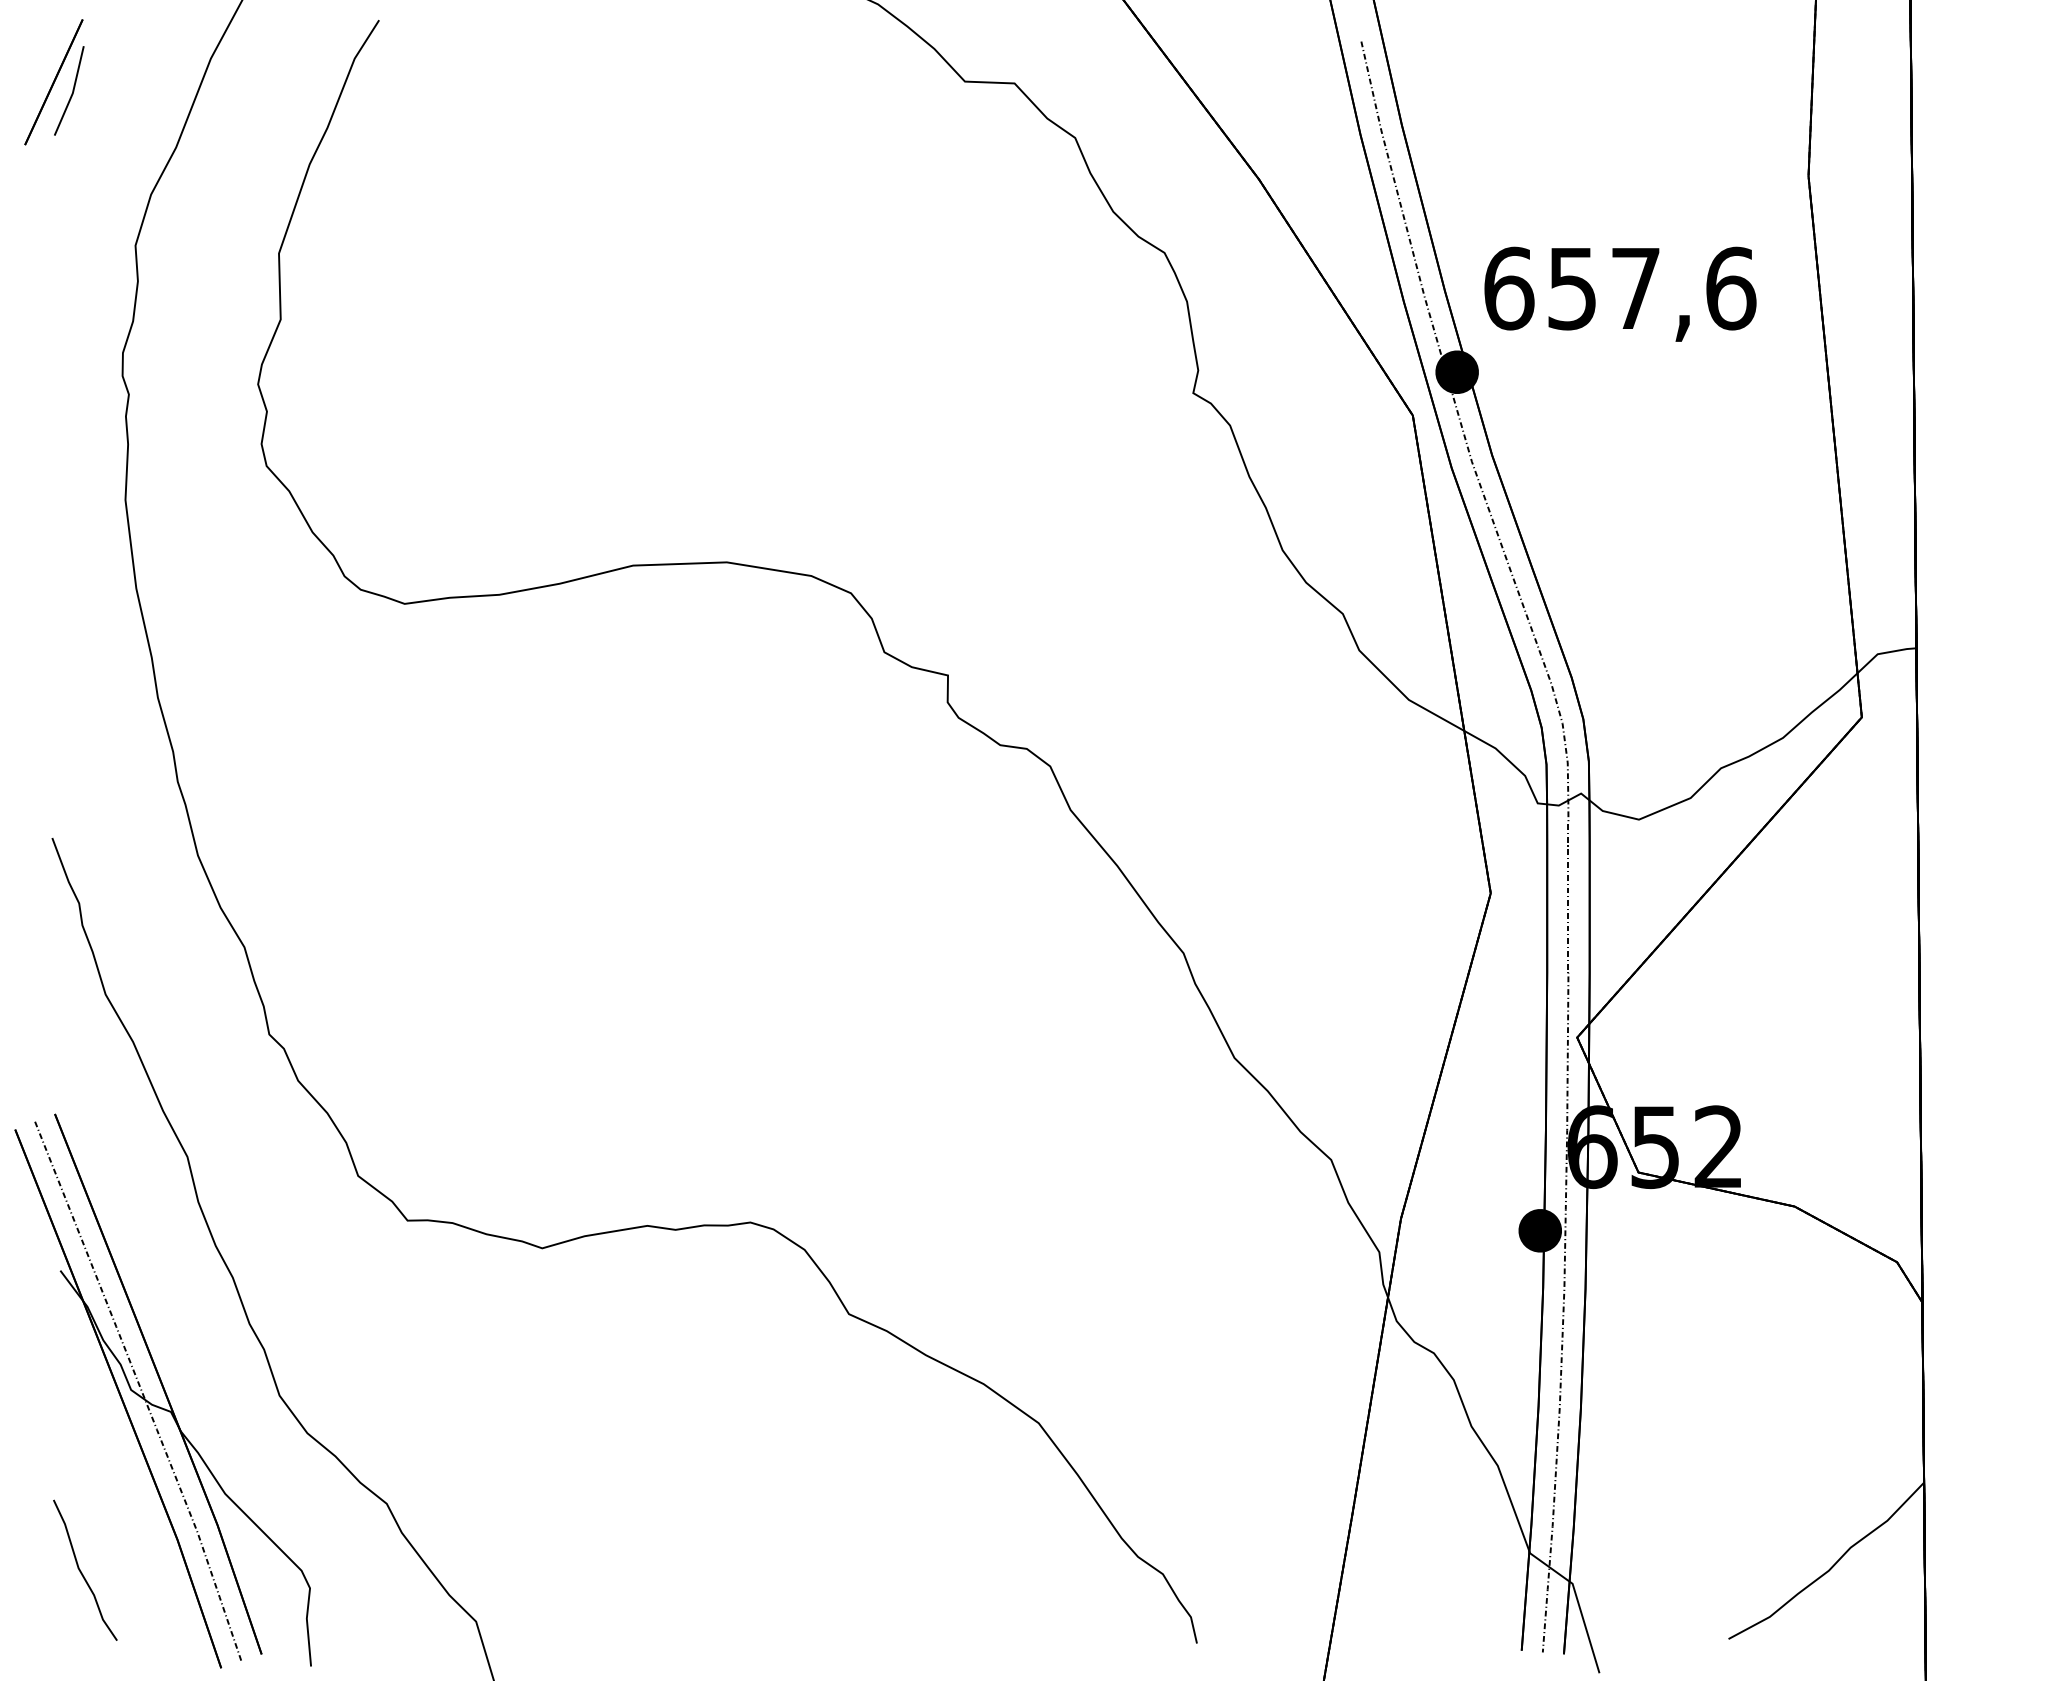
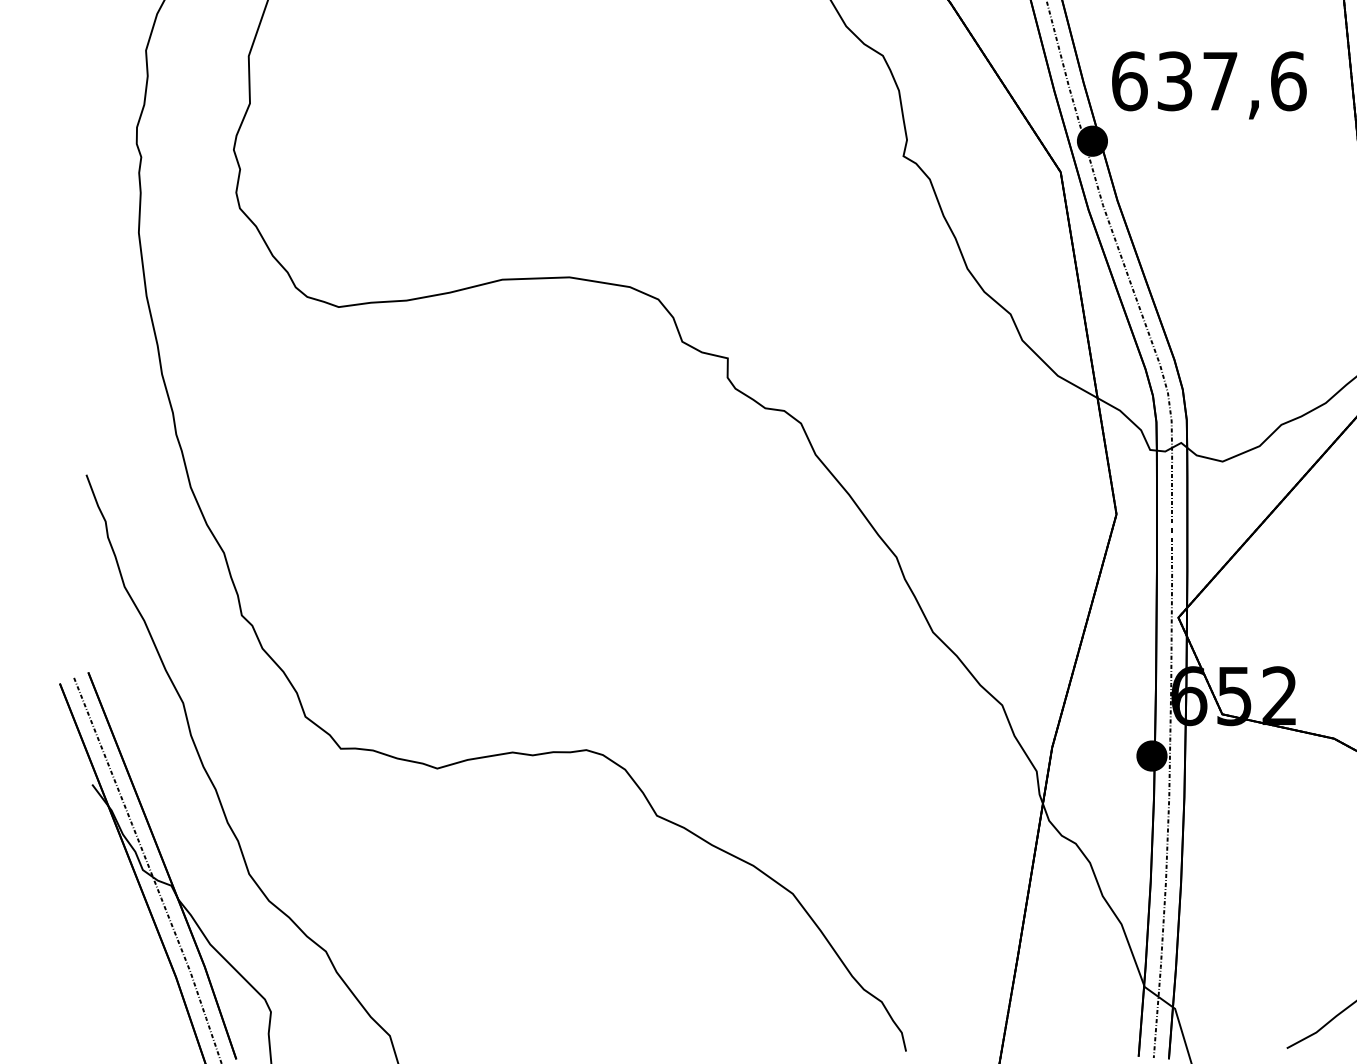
text: (1572, 287) -> (1175, 80), 657,6 -> 637,6
curve: (82, 1572) -> (108, 1000), removed

